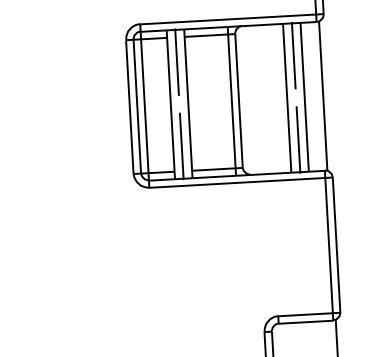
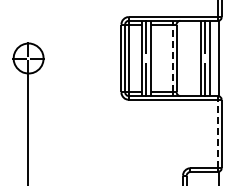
line: (230, 101) -> (172, 58), solid -> dashed
line: (327, 240) -> (217, 131), solid -> dashed

